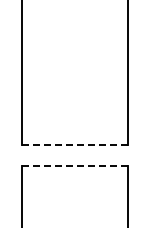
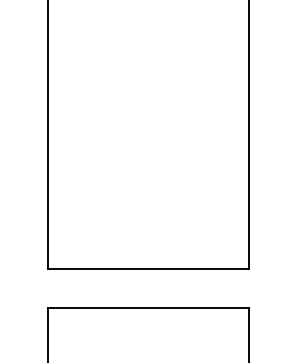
line: (74, 145) -> (147, 269), dashed -> solid
line: (74, 165) -> (147, 307), dashed -> solid

